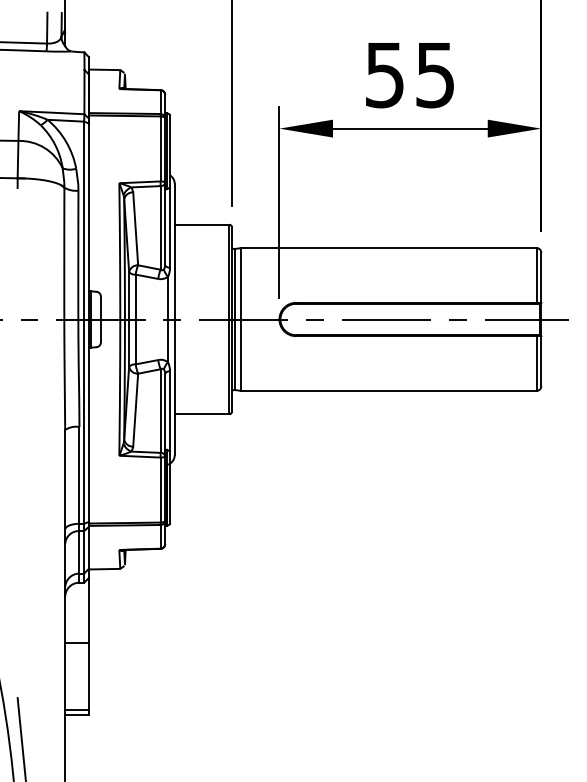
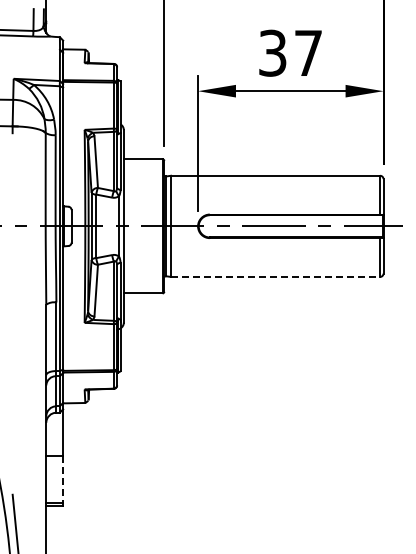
text: (409, 74) -> (290, 52), 55 -> 37
line: (388, 390) -> (275, 276), solid -> dashed
line: (89, 676) -> (63, 479), solid -> dashed

